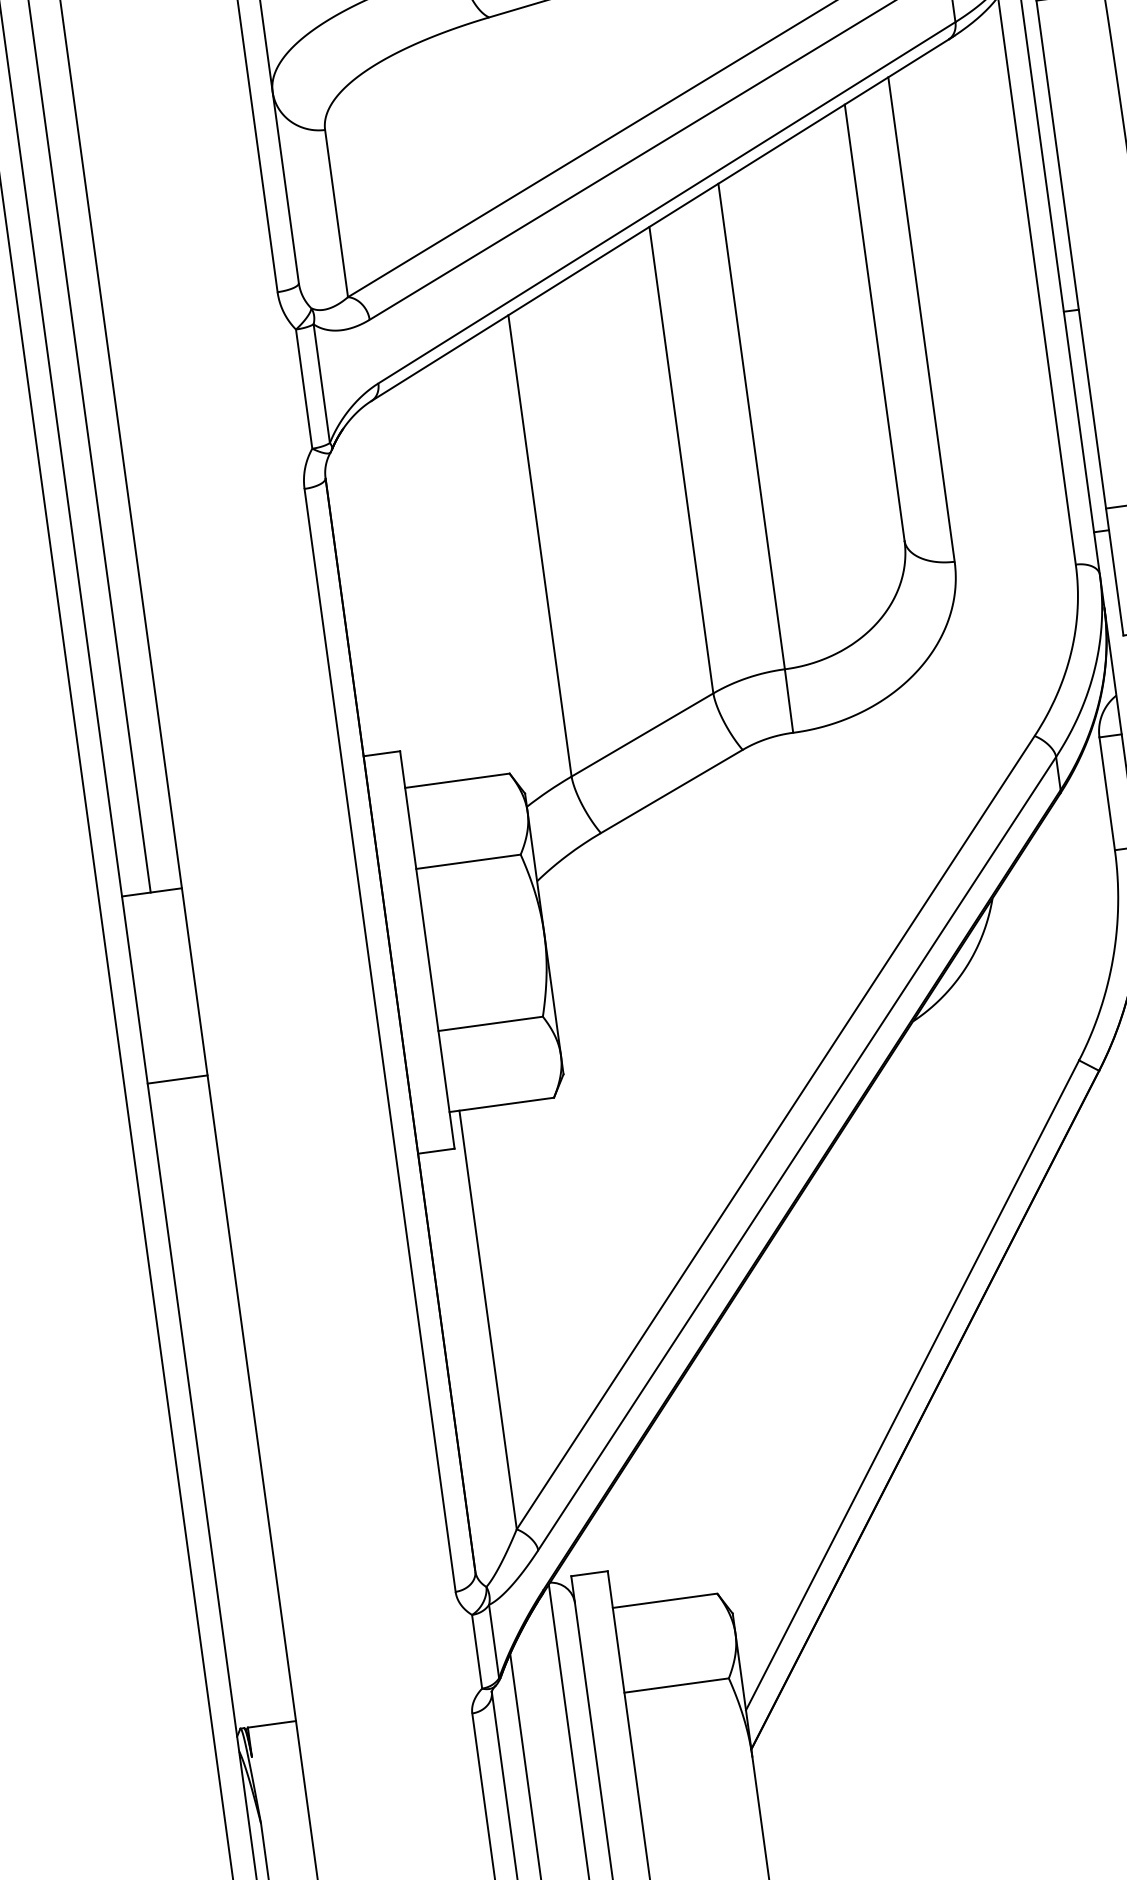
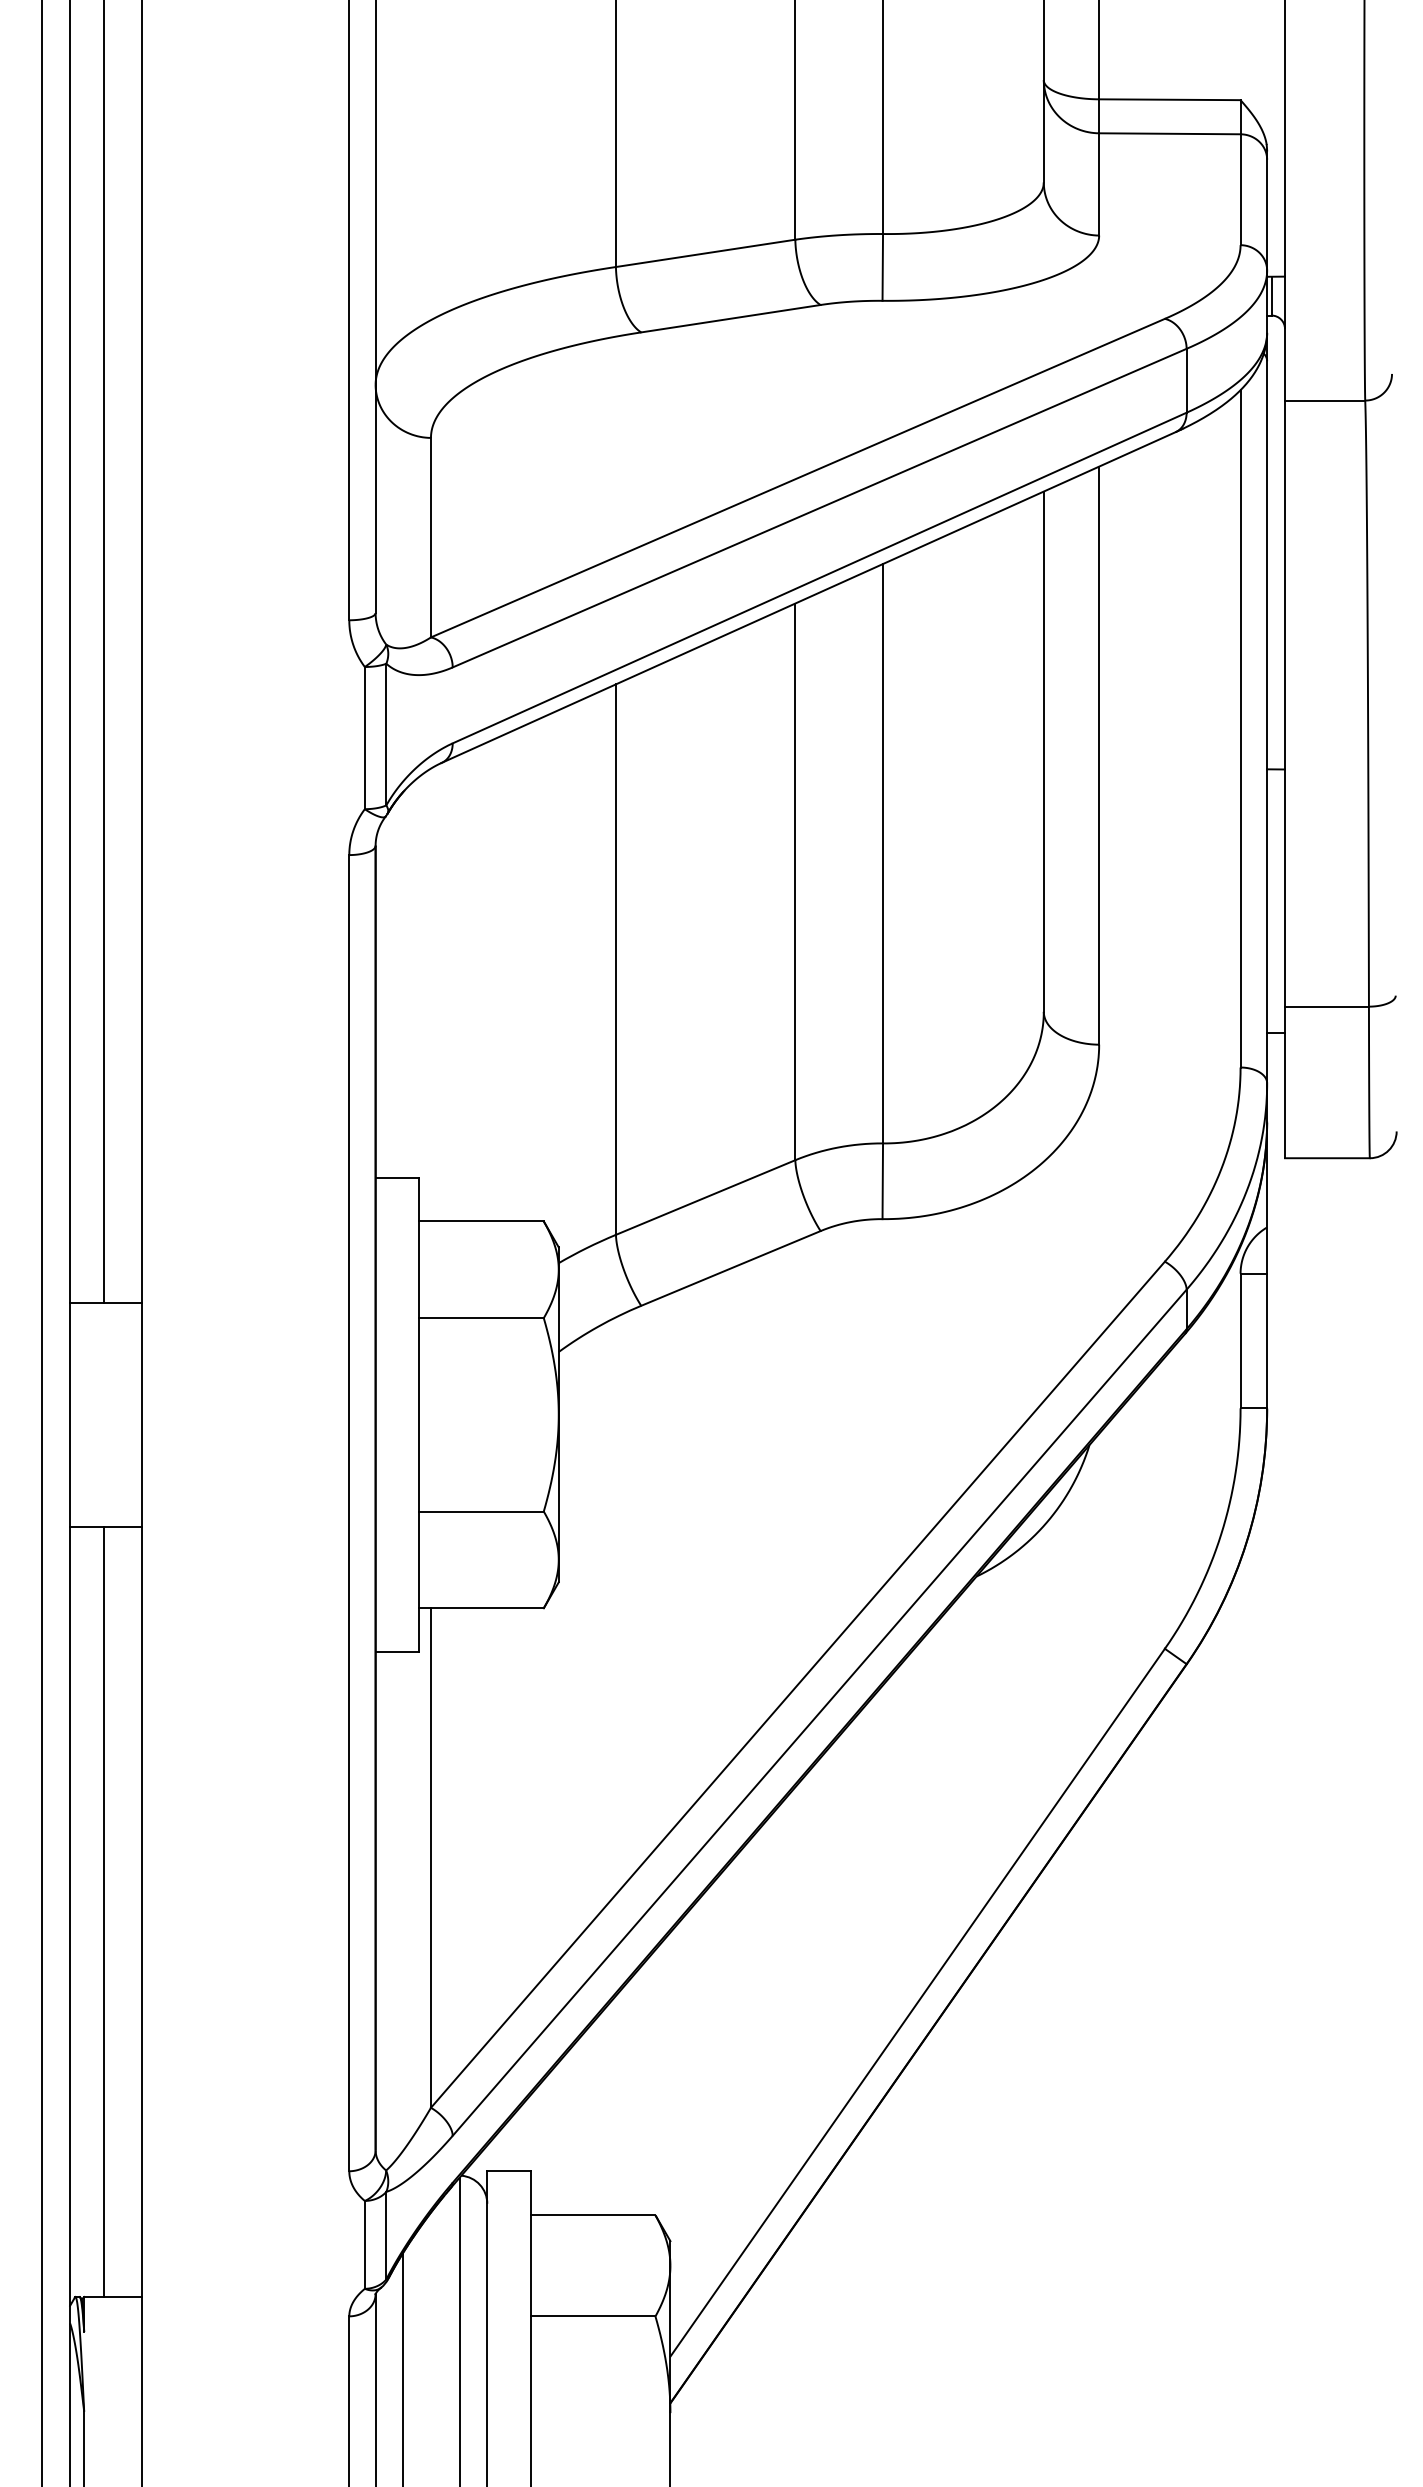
line: (220, 1402) -> (104, 1911), added

